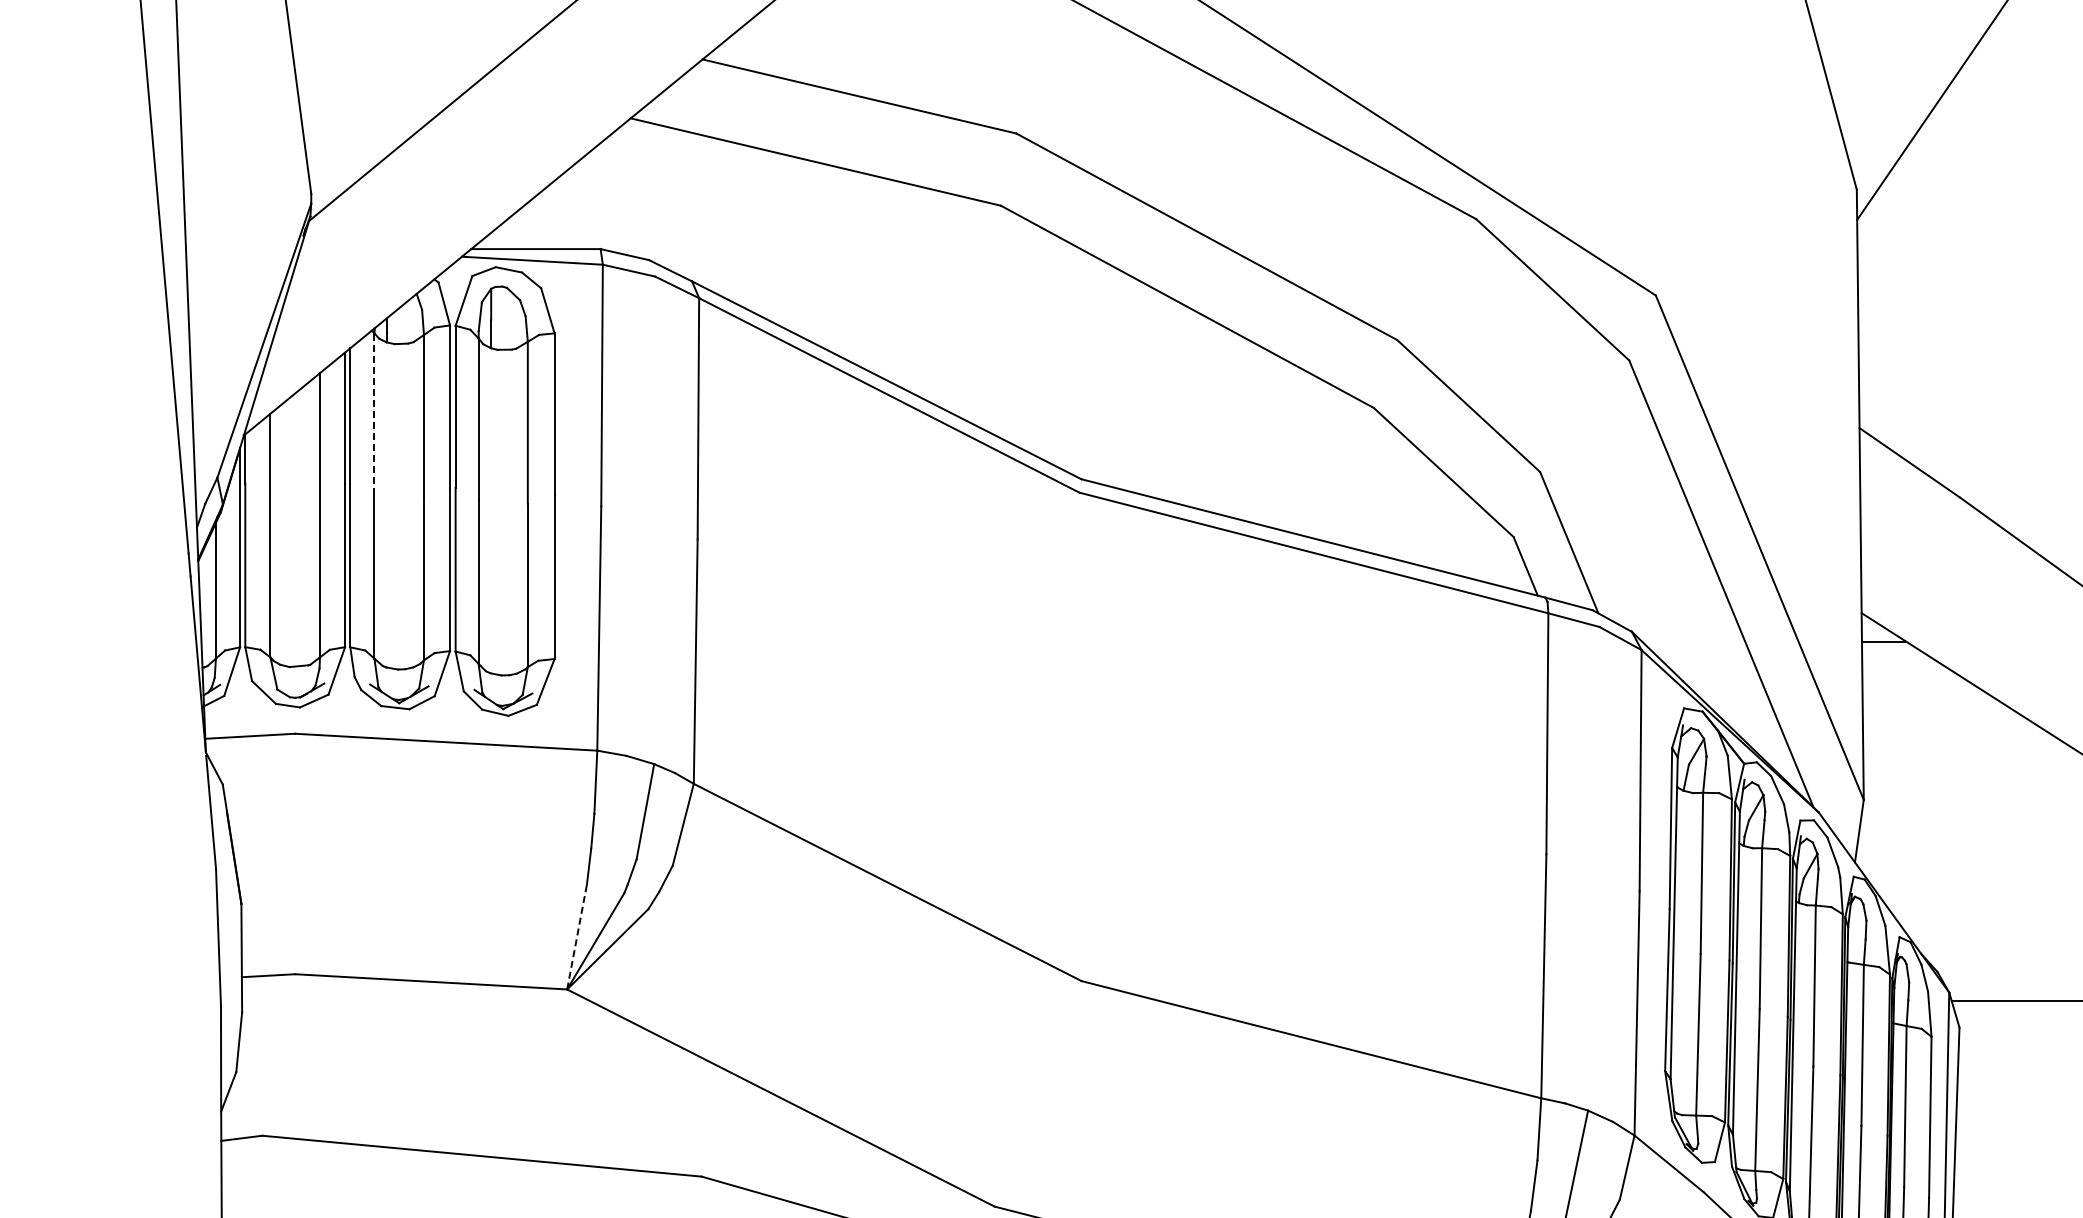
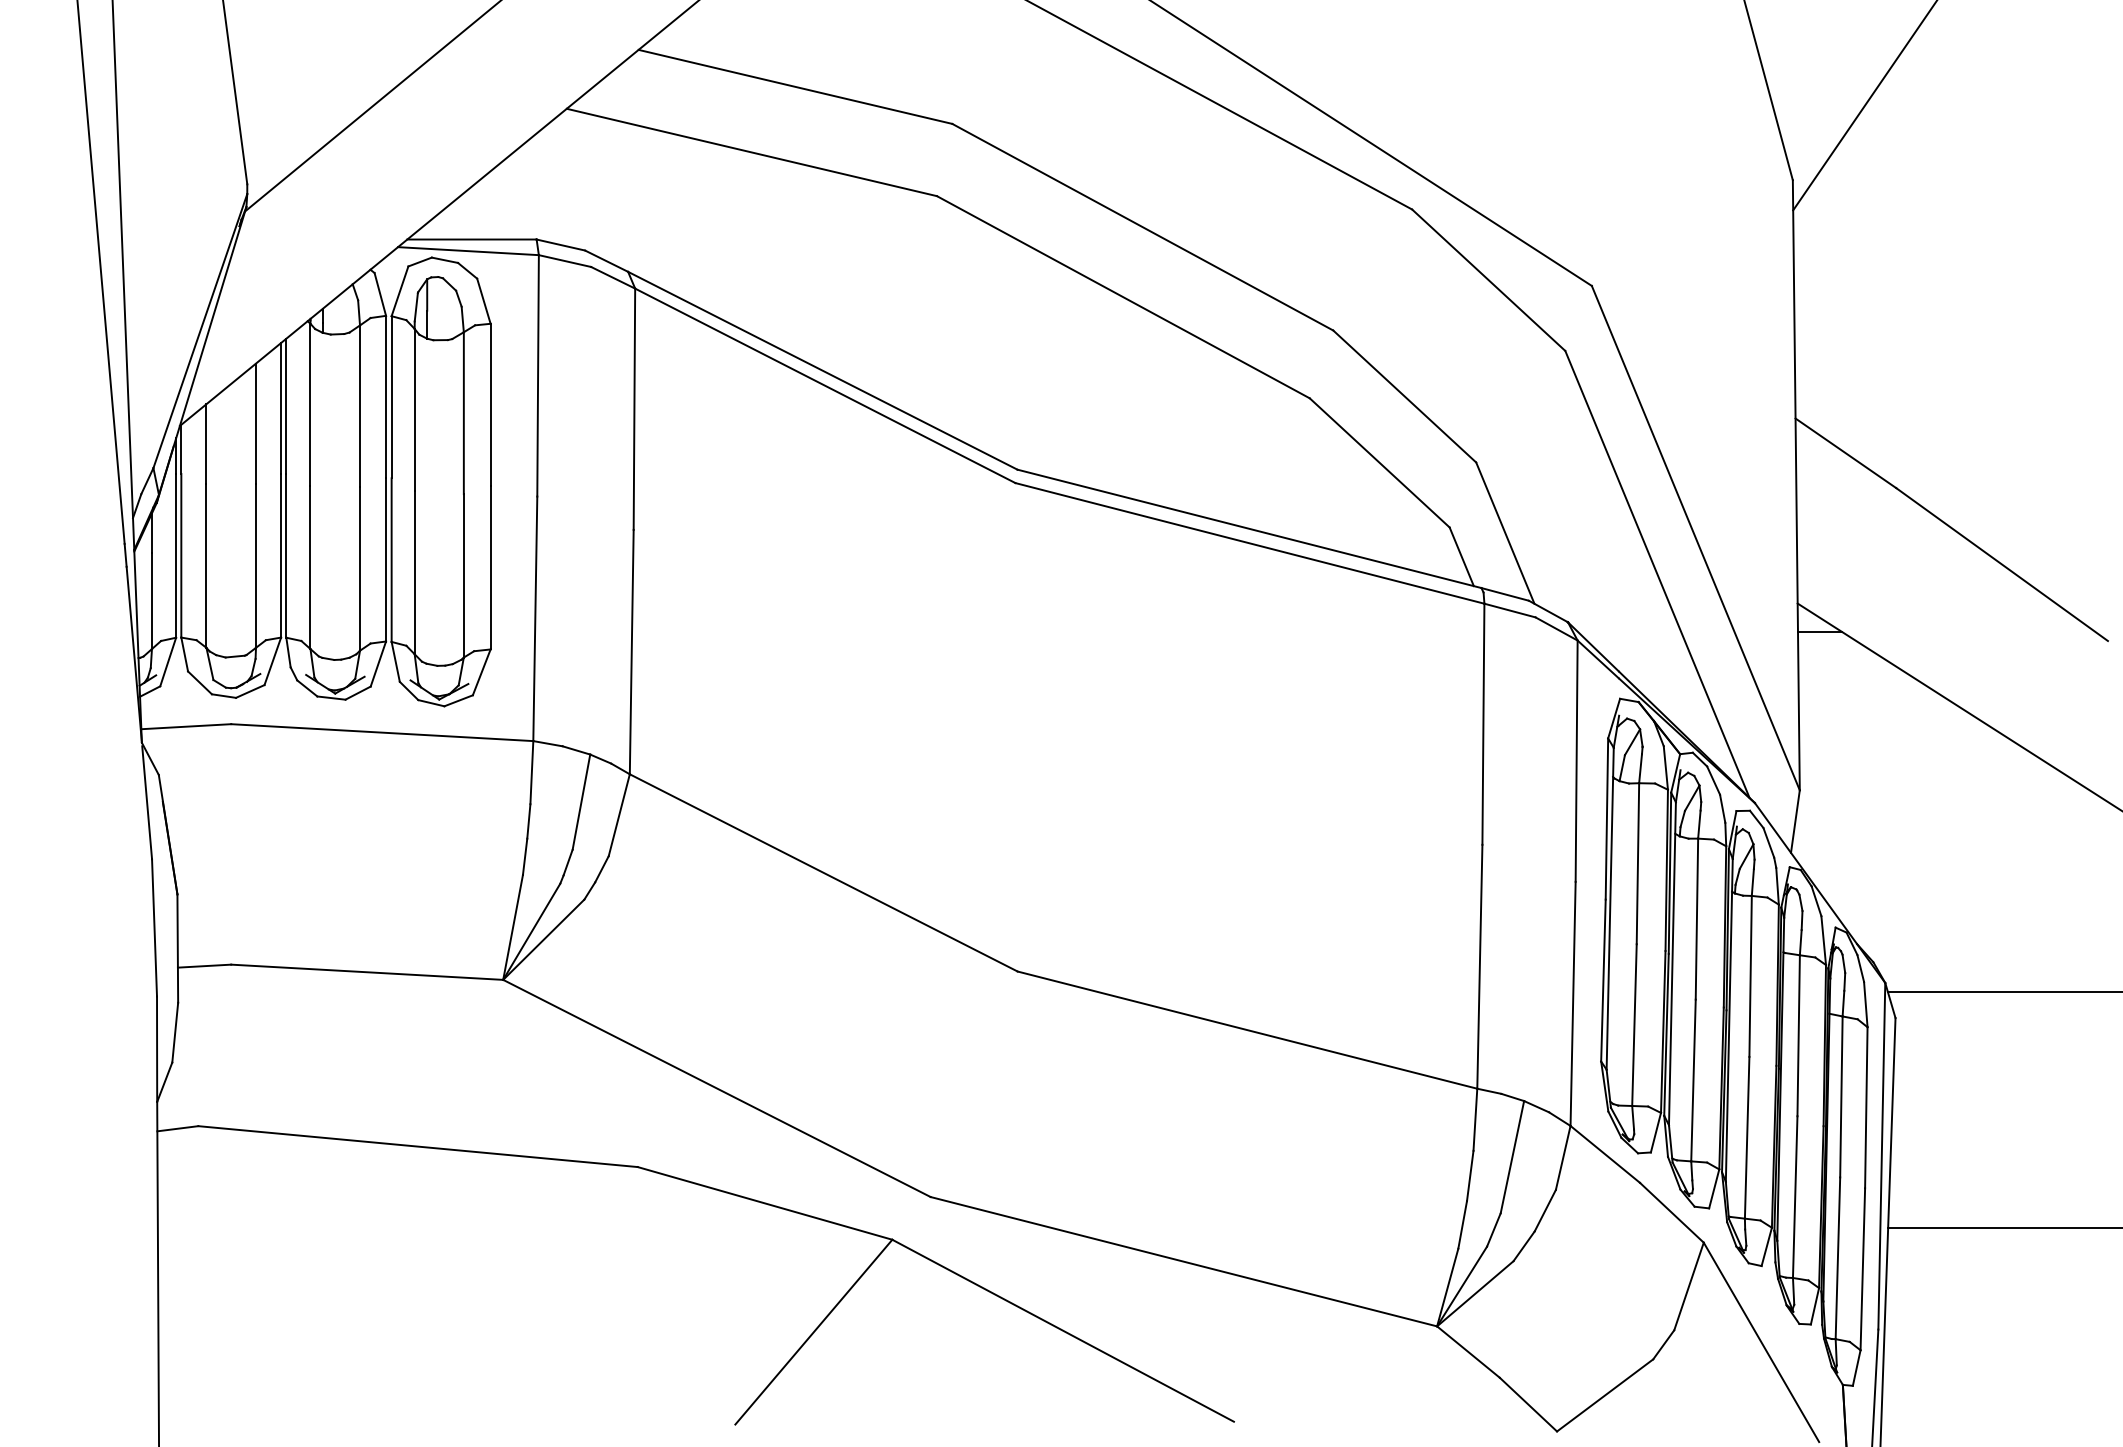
line: (374, 414) -> (310, 404), dashed -> solid
line: (577, 936) -> (513, 926), dashed -> solid

